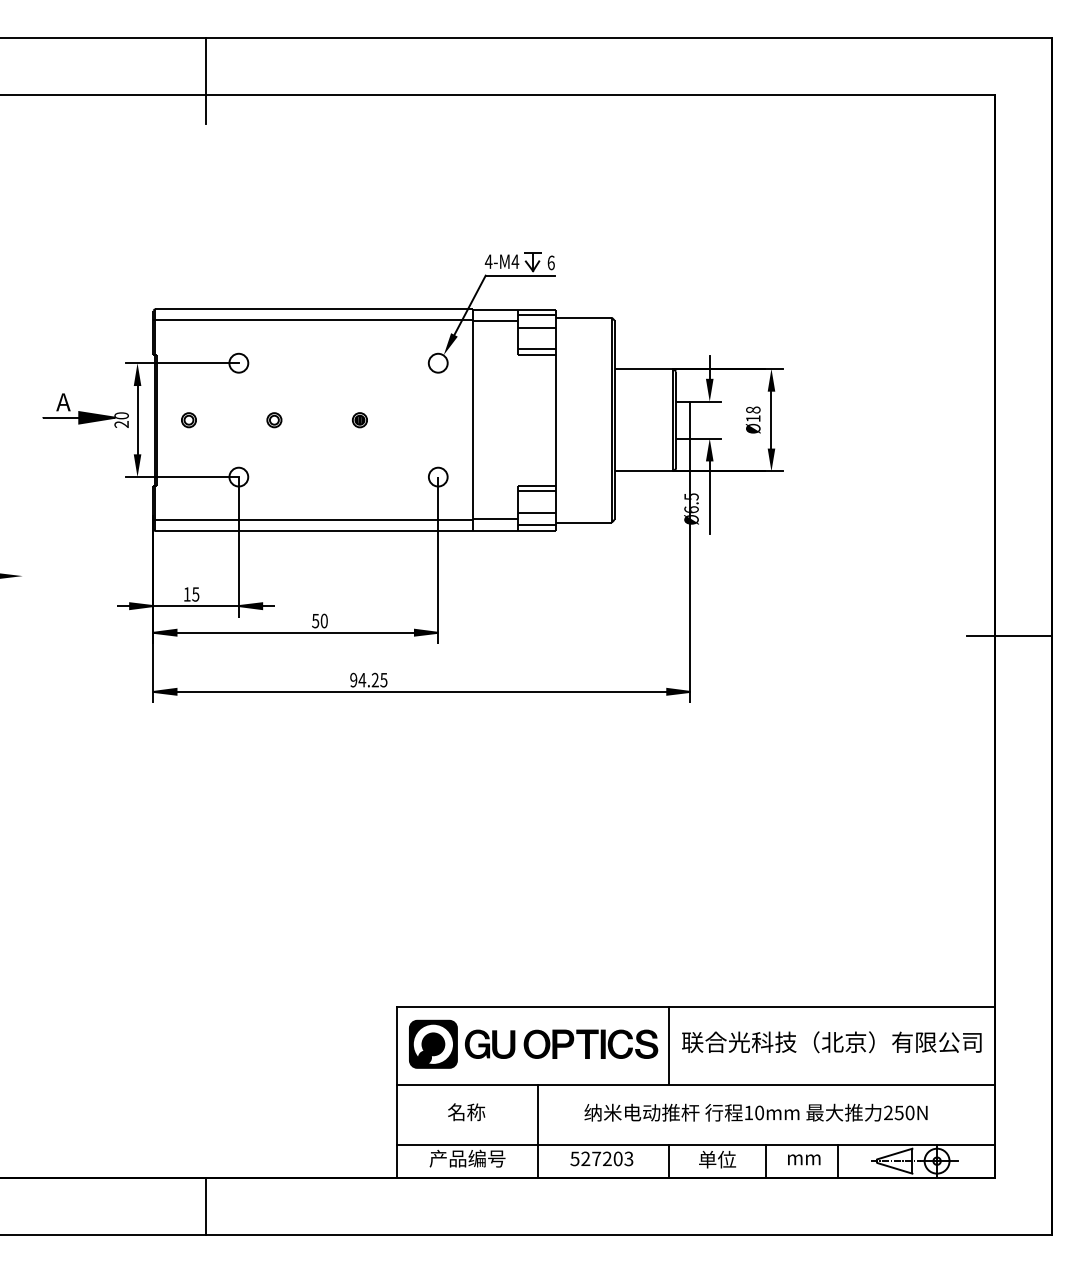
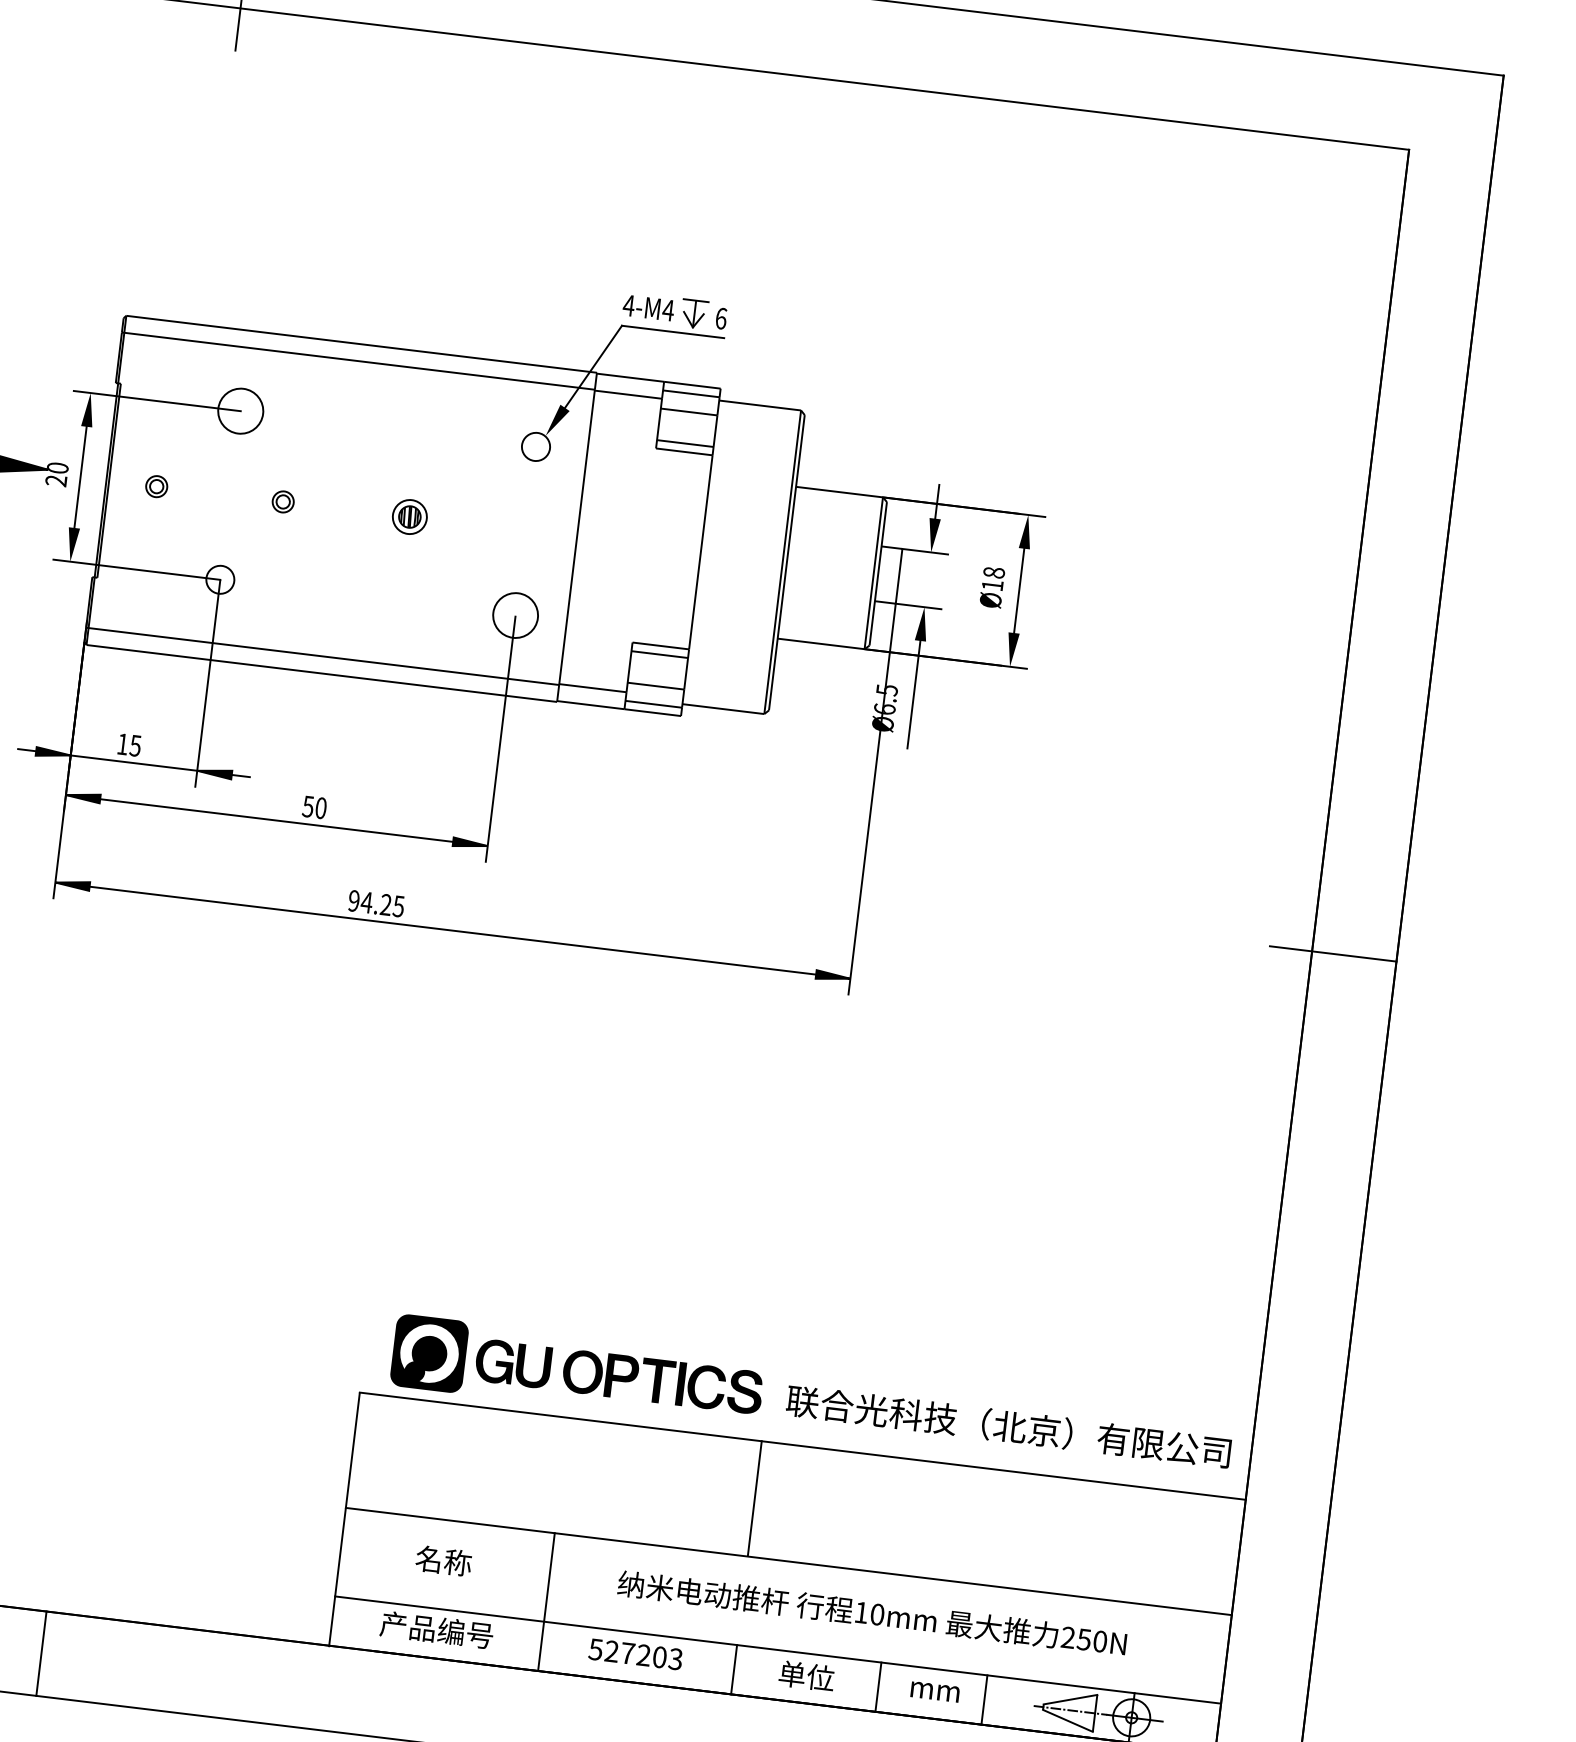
circle: (238, 362) -> (240, 410), size x1.6
part: (359, 420) -> (409, 517), size x1.6
circle: (437, 476) -> (514, 614), size x1.6
text: (831, 1042) -> (1008, 1426), moved
part: (533, 1043) -> (577, 1370), moved

